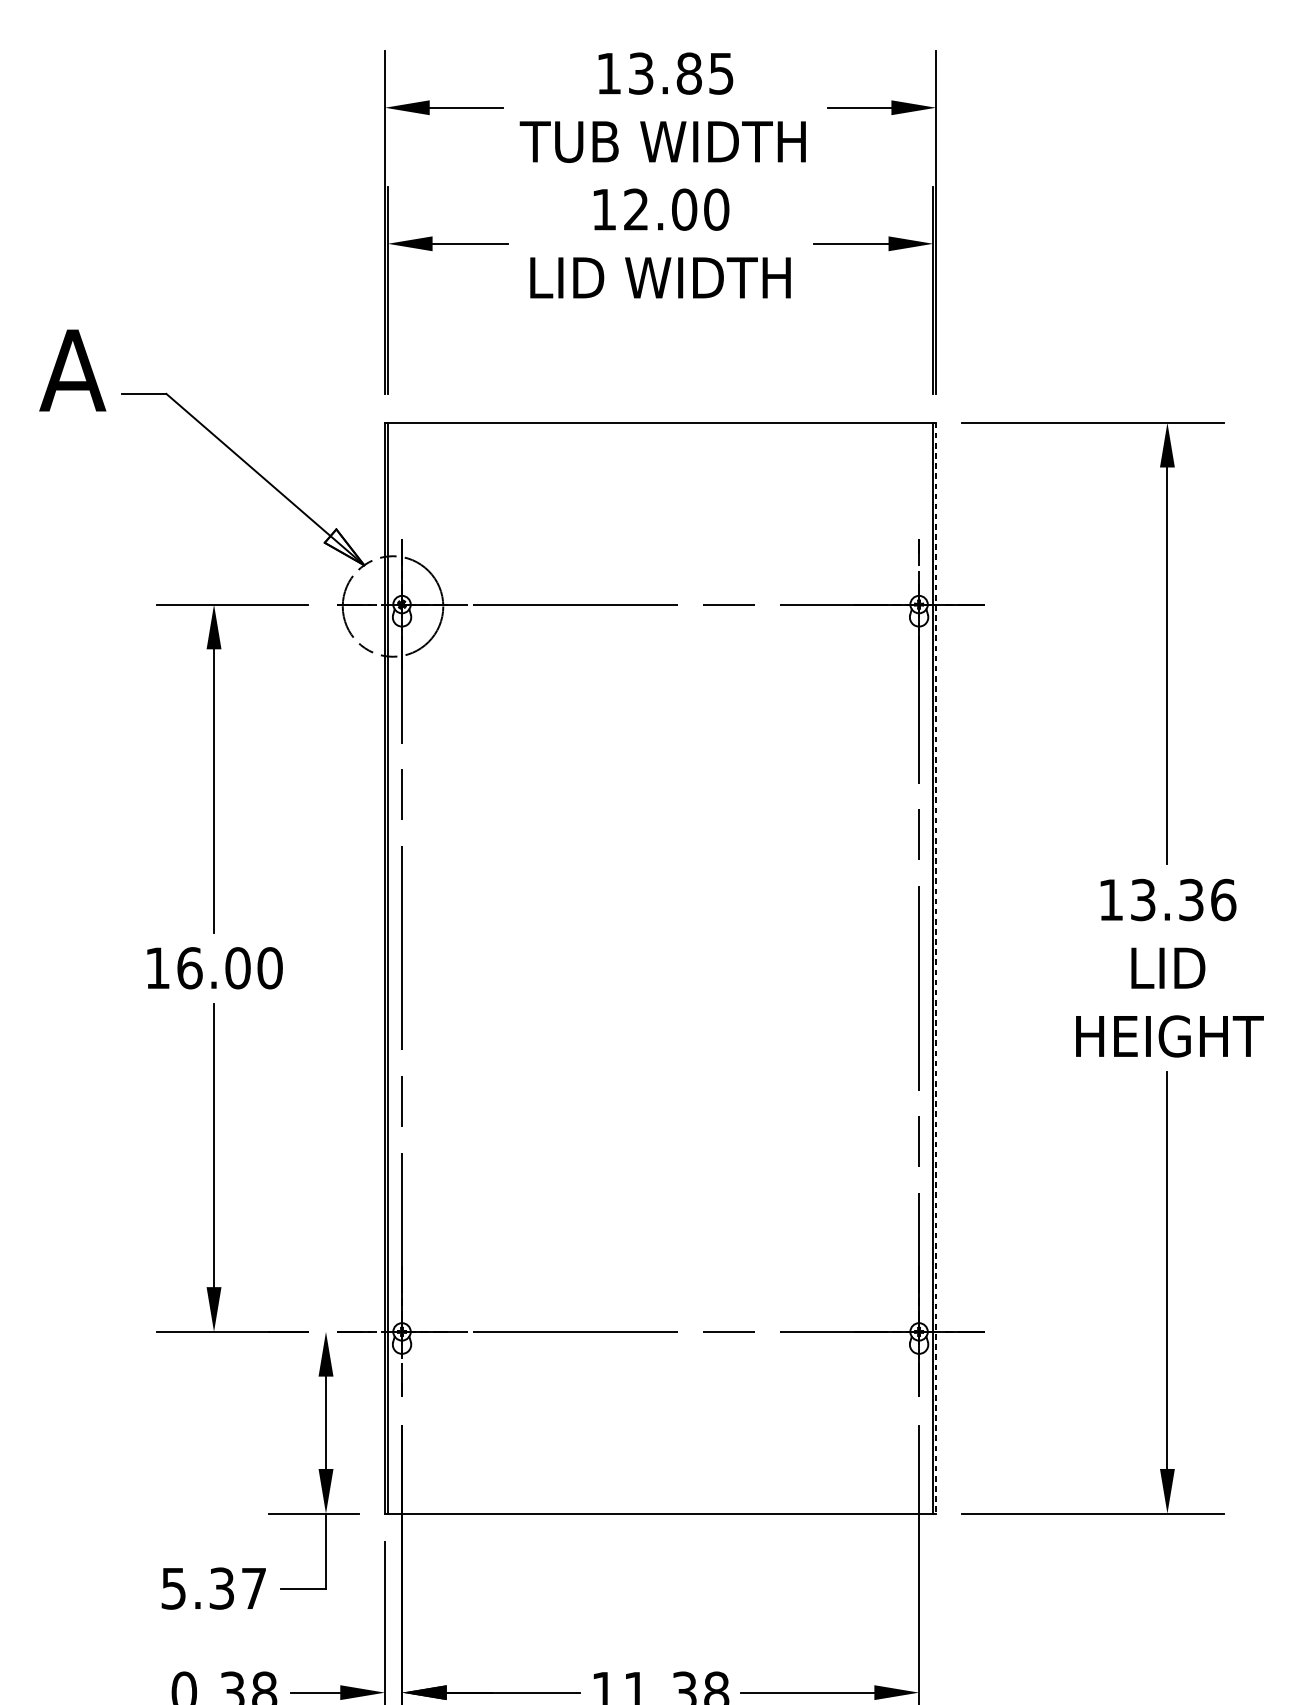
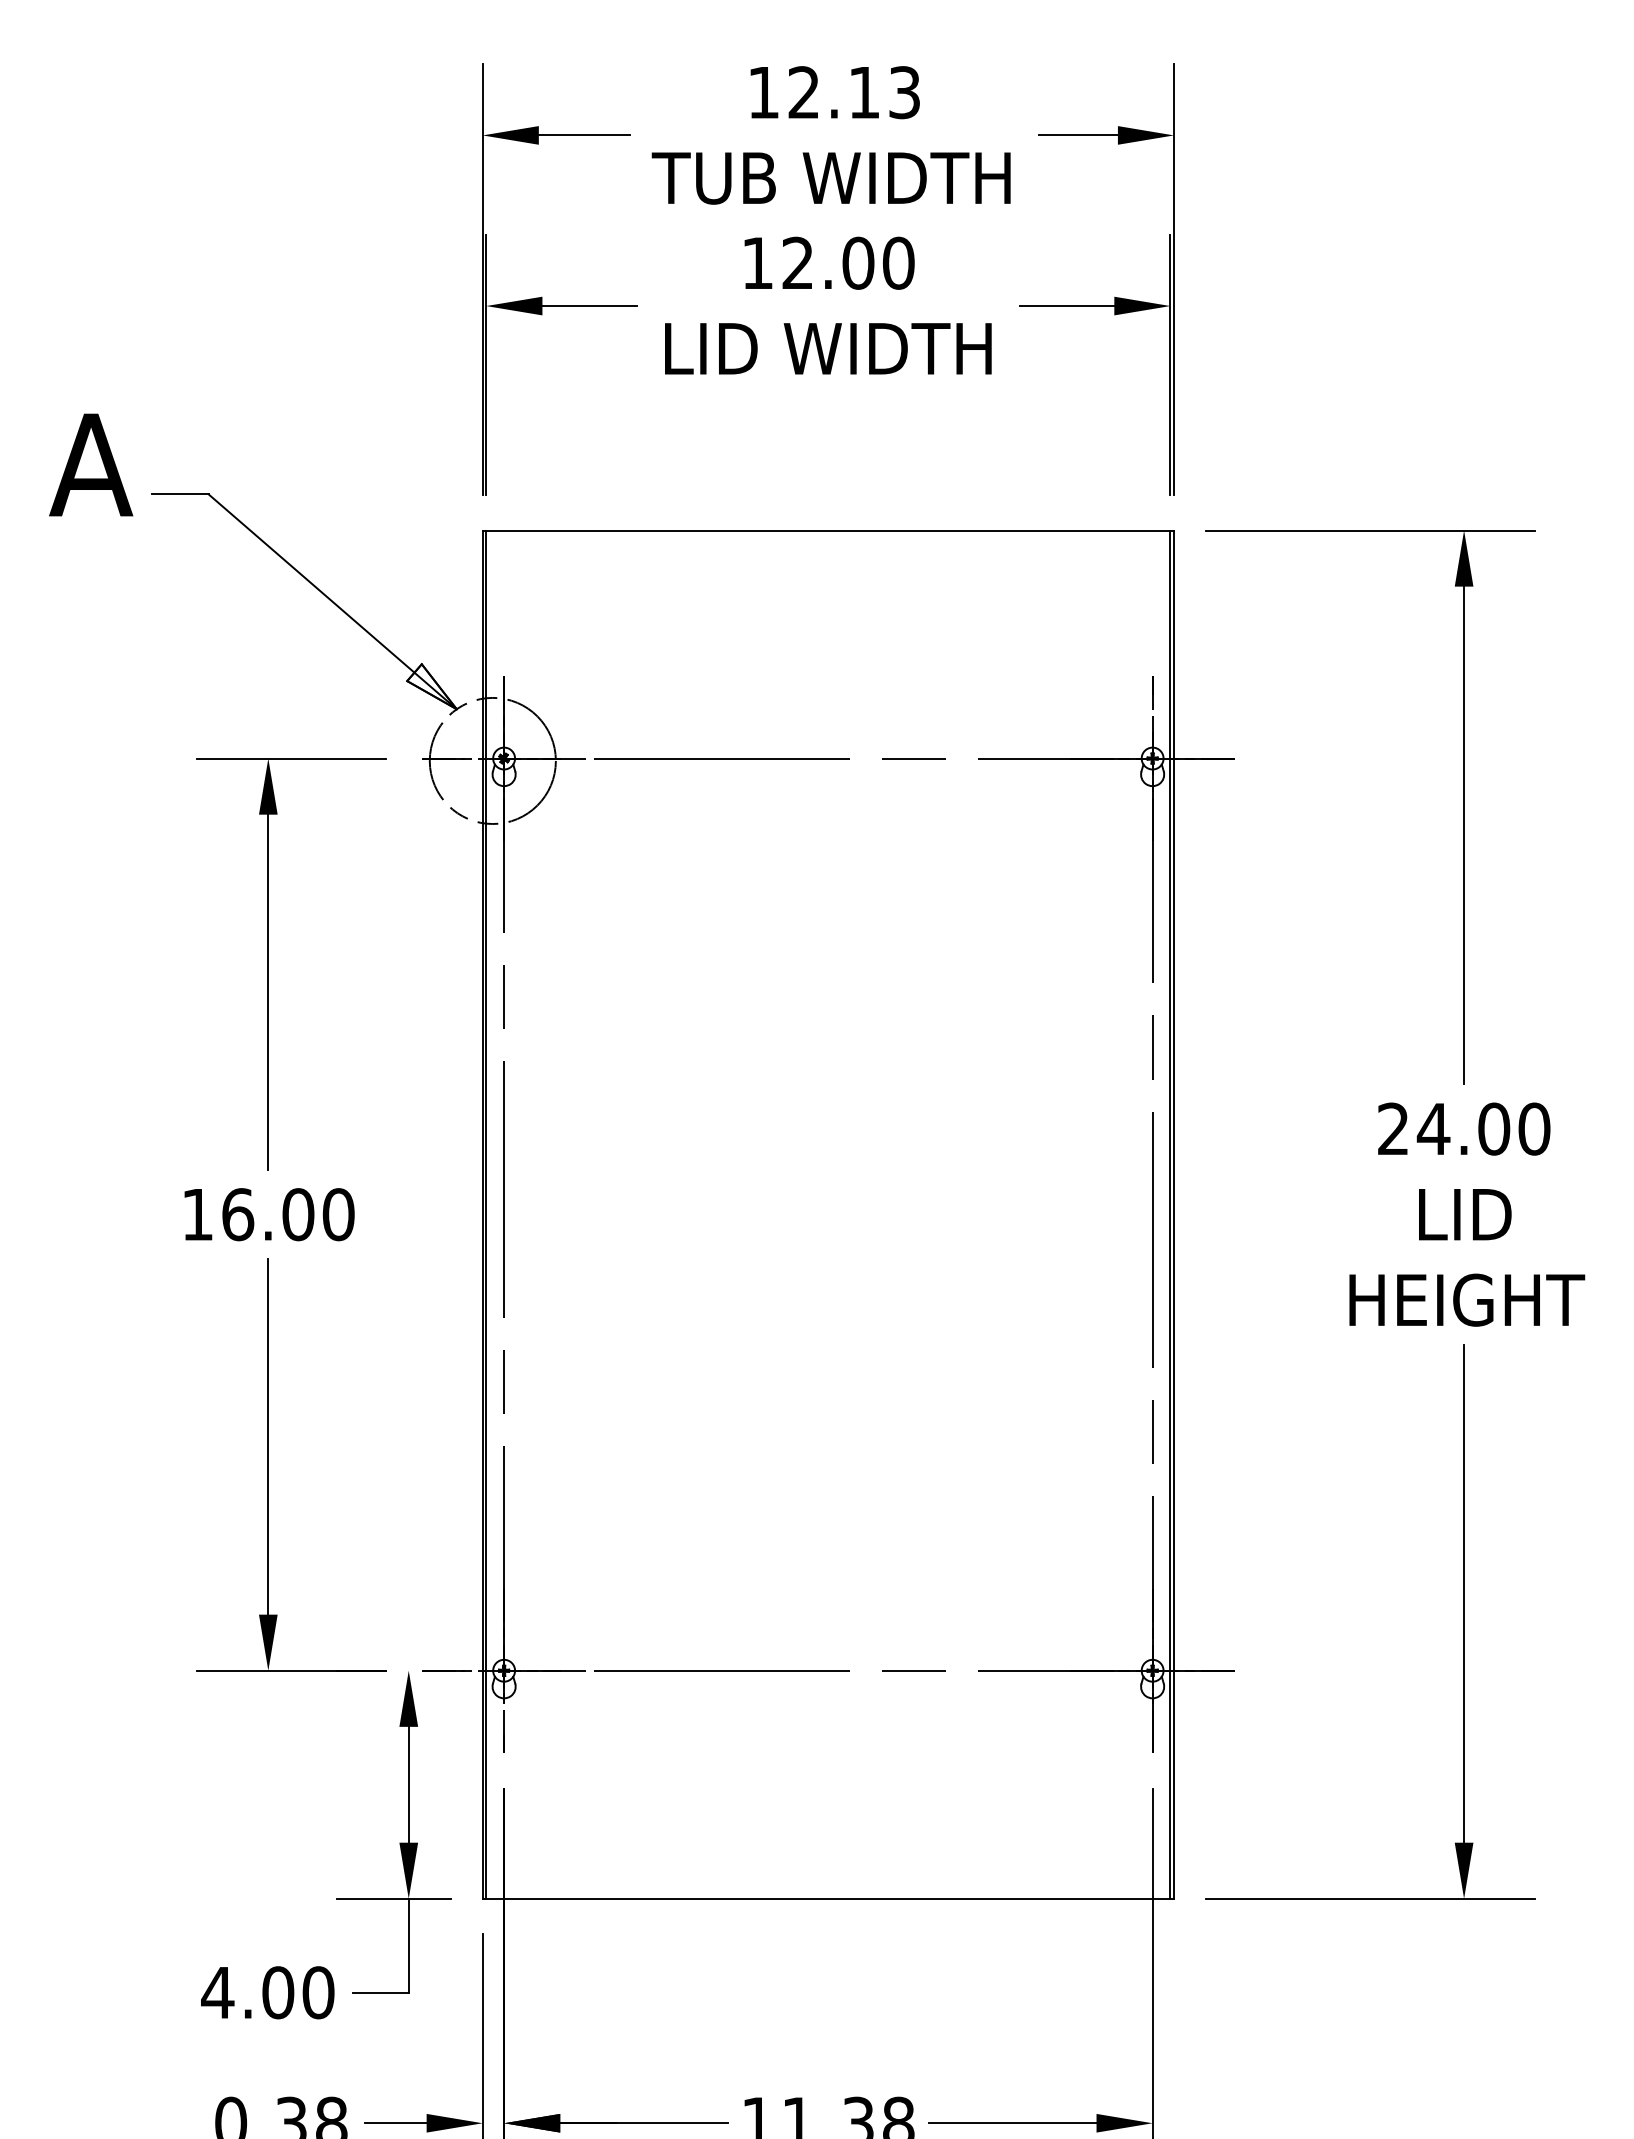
text: (680, 73) -> (853, 92), 13.85 -> 12.13
text: (1167, 899) -> (1464, 1128), 13.36 -> 24.00
line: (936, 968) -> (1174, 1215), dashed -> solid
text: (213, 1588) -> (267, 1992), 5.37 -> 4.00

